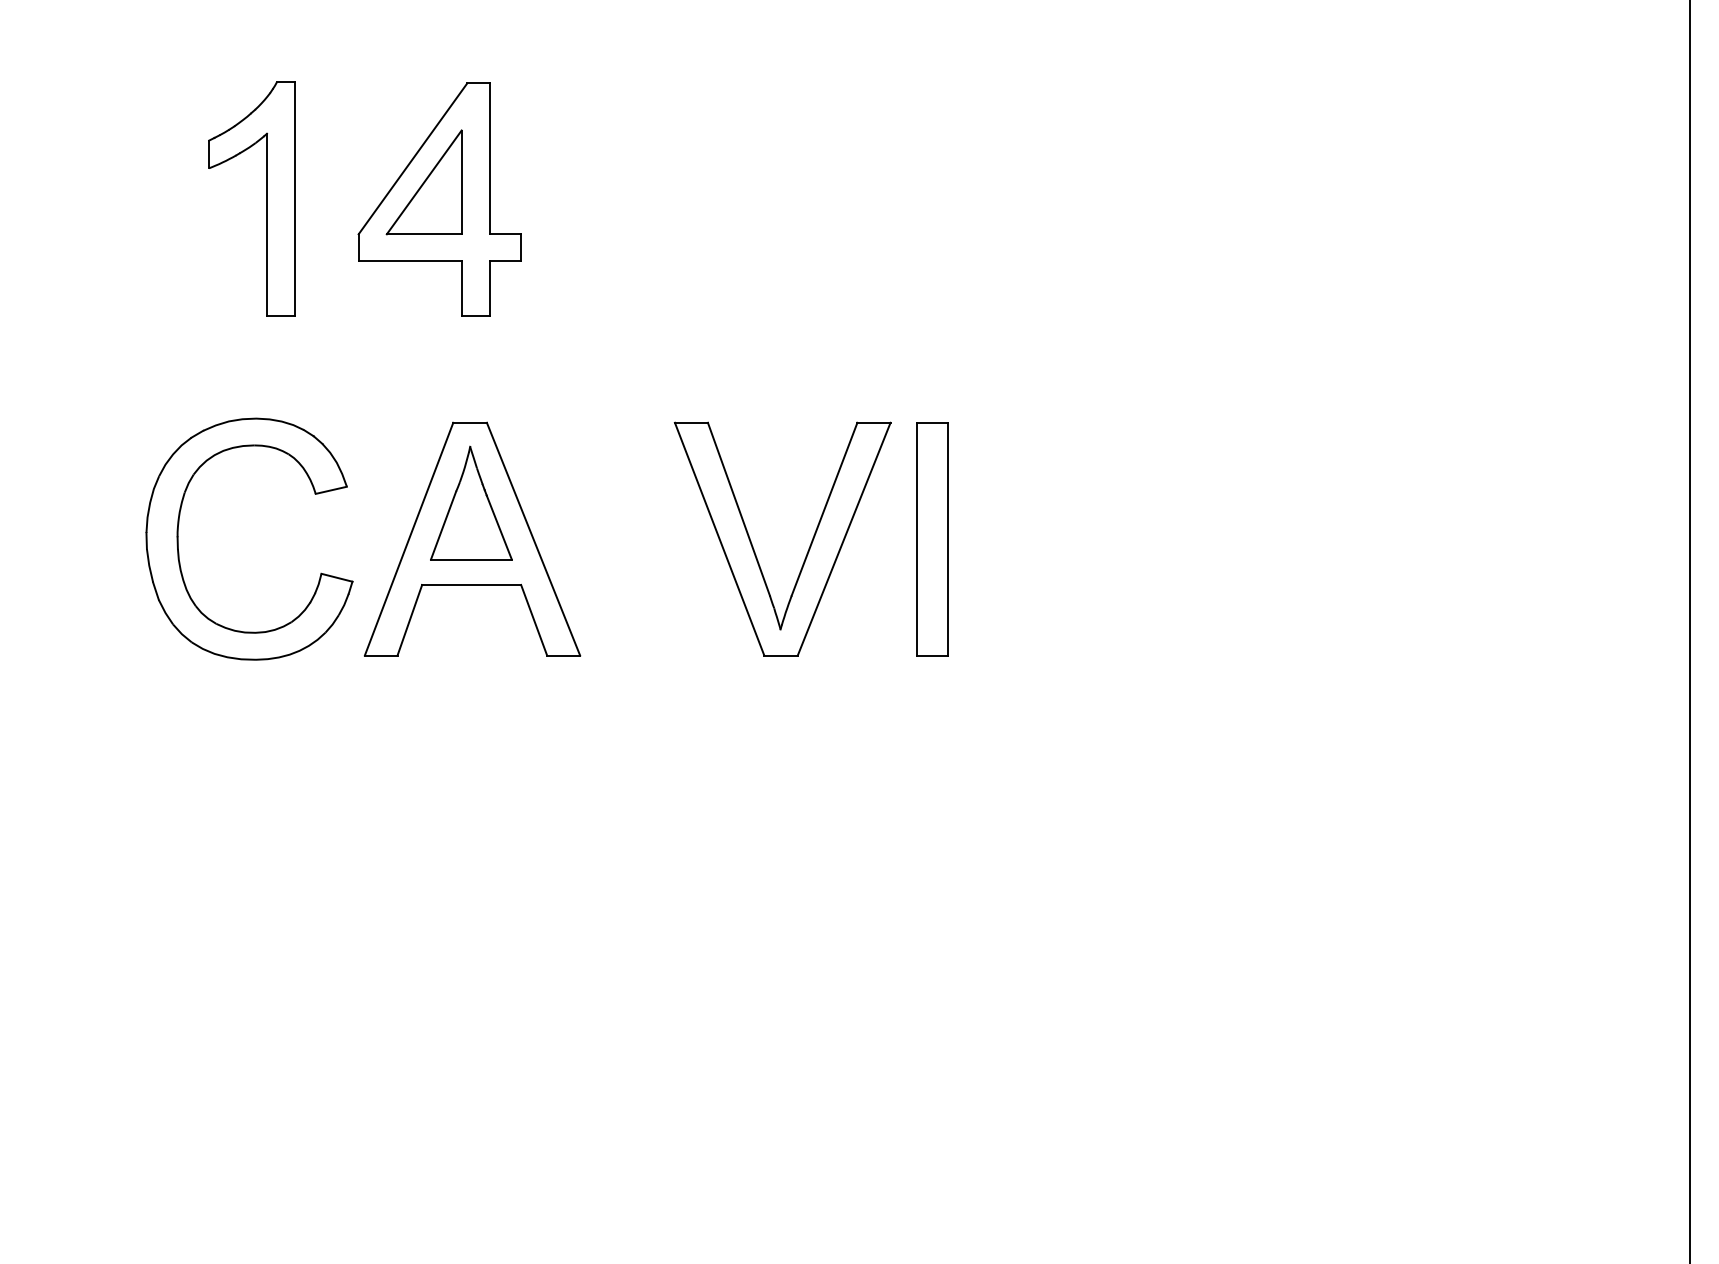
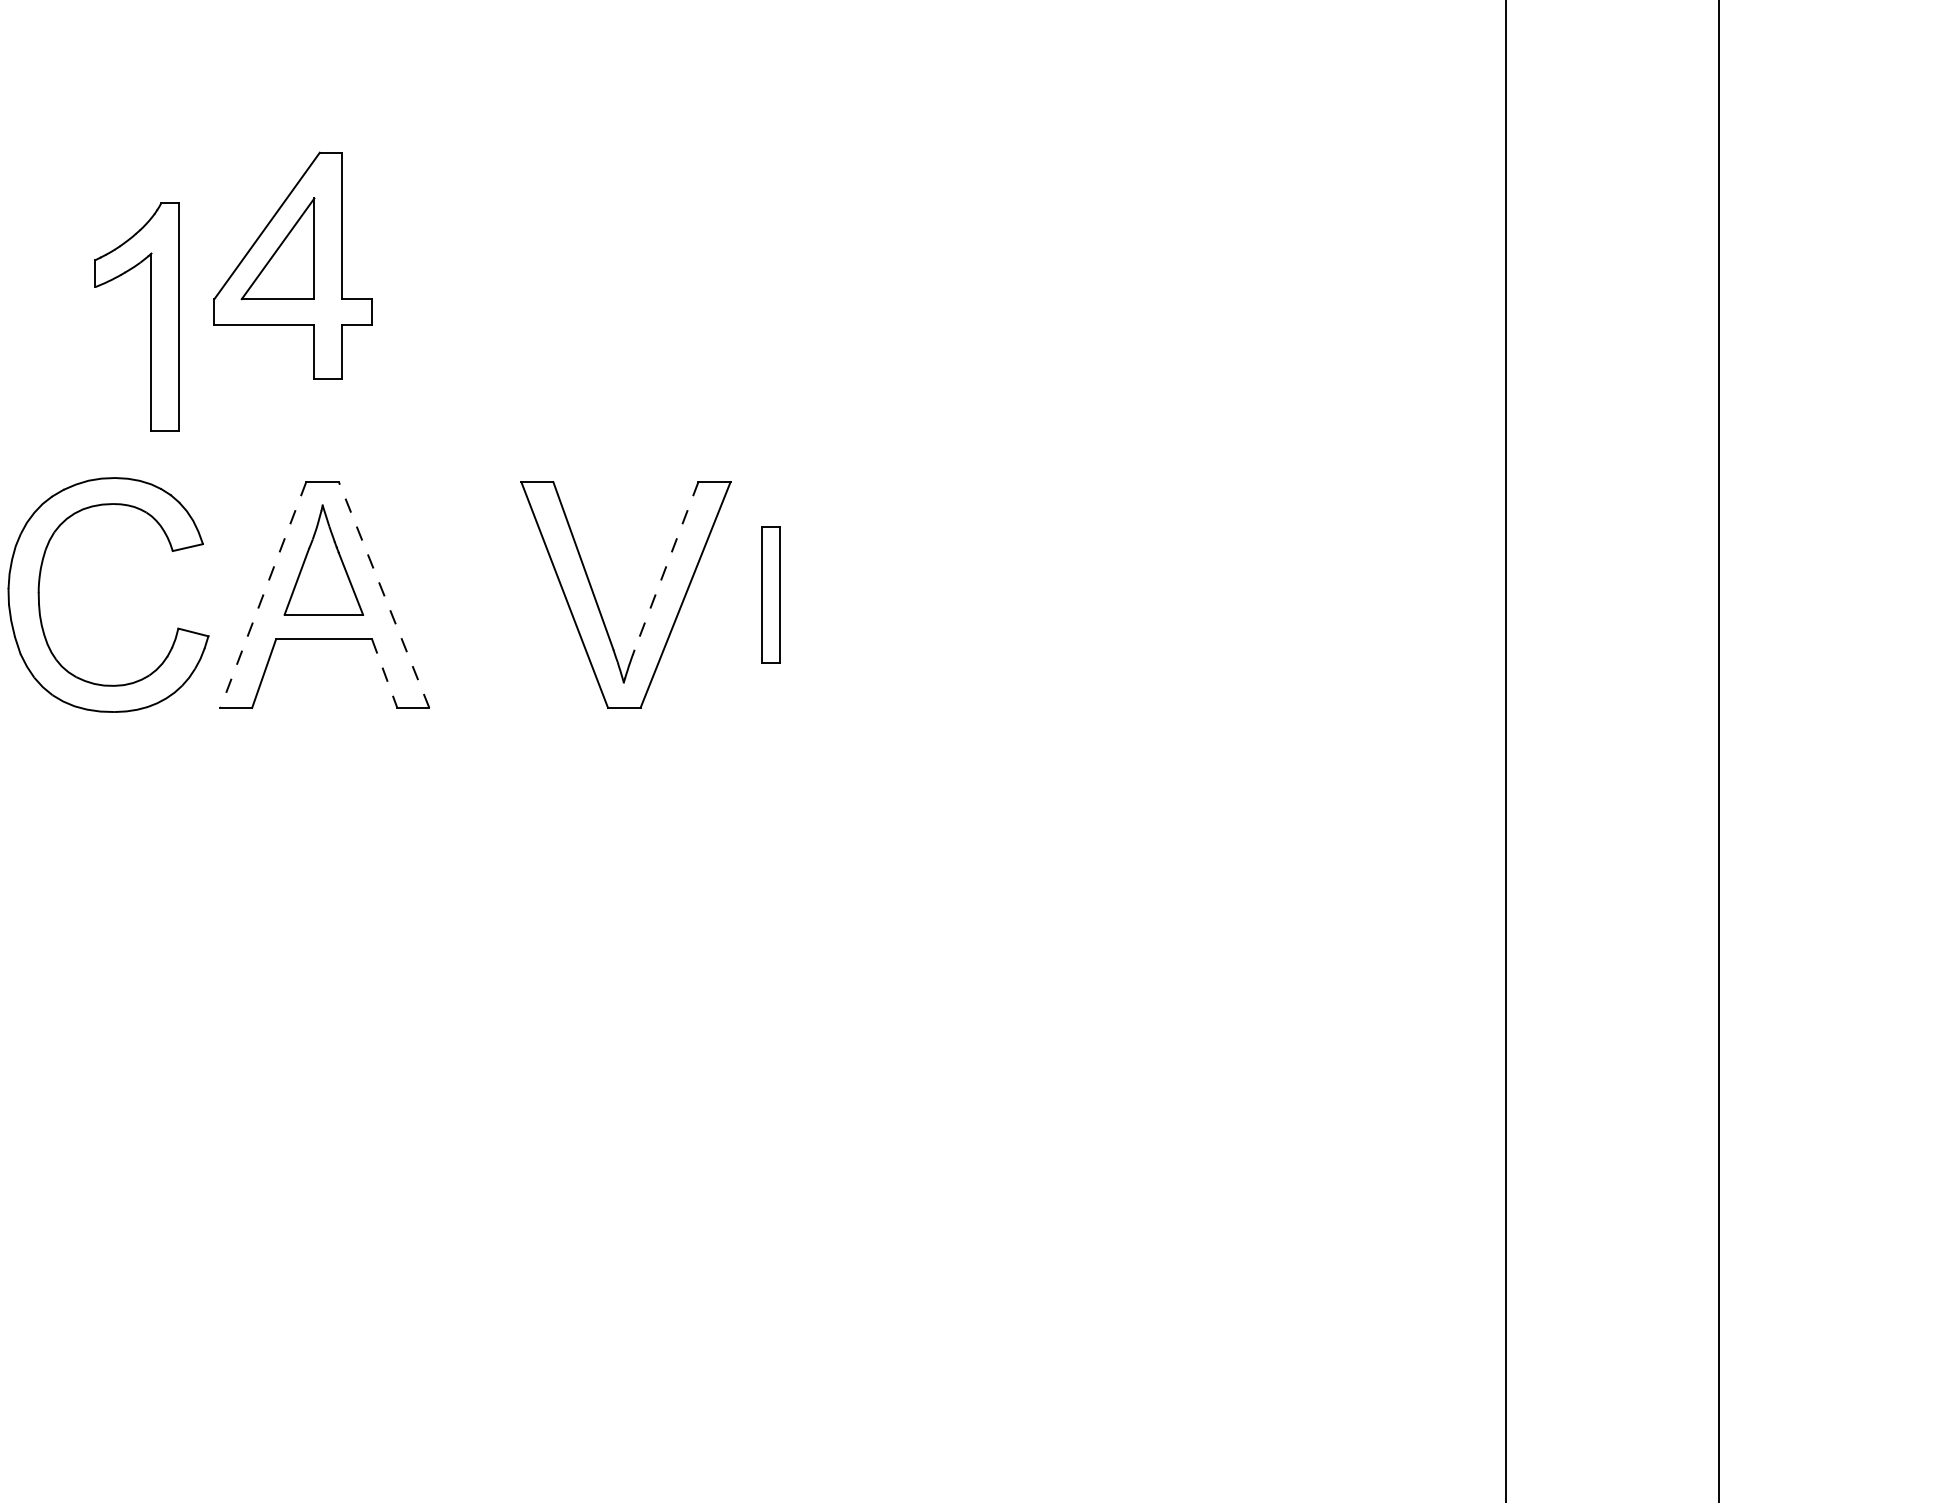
part: (265, 198) -> (150, 316), moved
line: (824, 508) -> (666, 565), solid -> dashed
part: (931, 538) -> (770, 594), size x0.6
line: (409, 539) -> (263, 595), solid -> dashed
line: (533, 539) -> (384, 595), solid -> dashed
line: (533, 620) -> (384, 673), solid -> dashed

